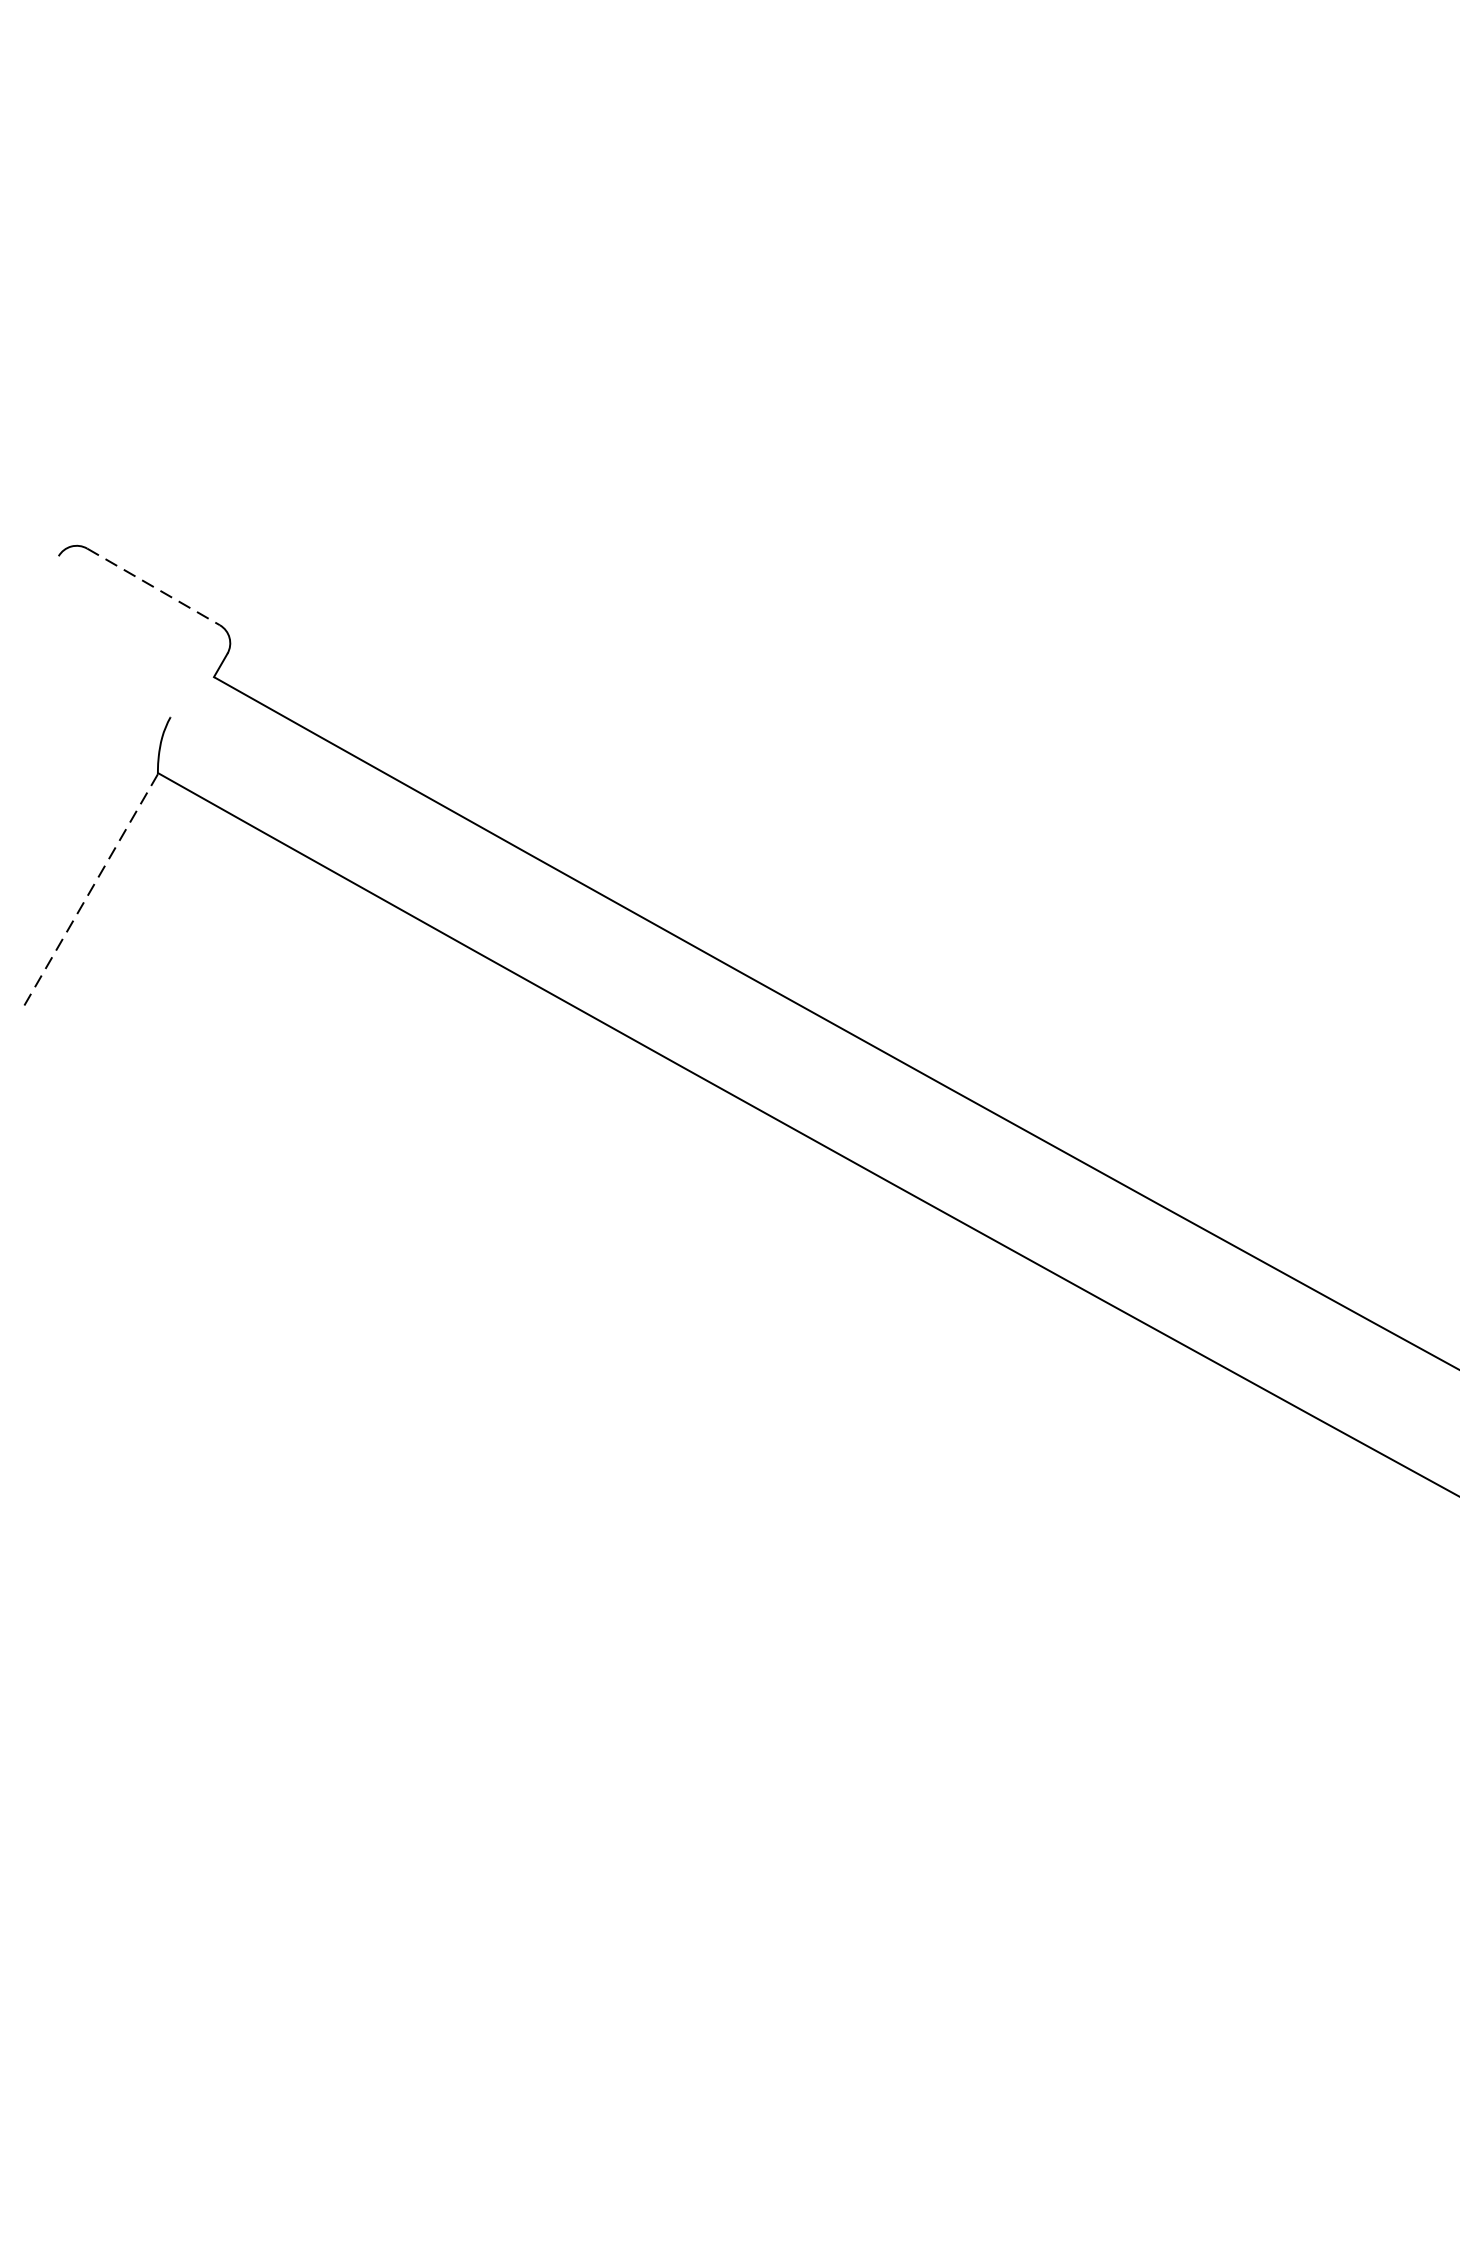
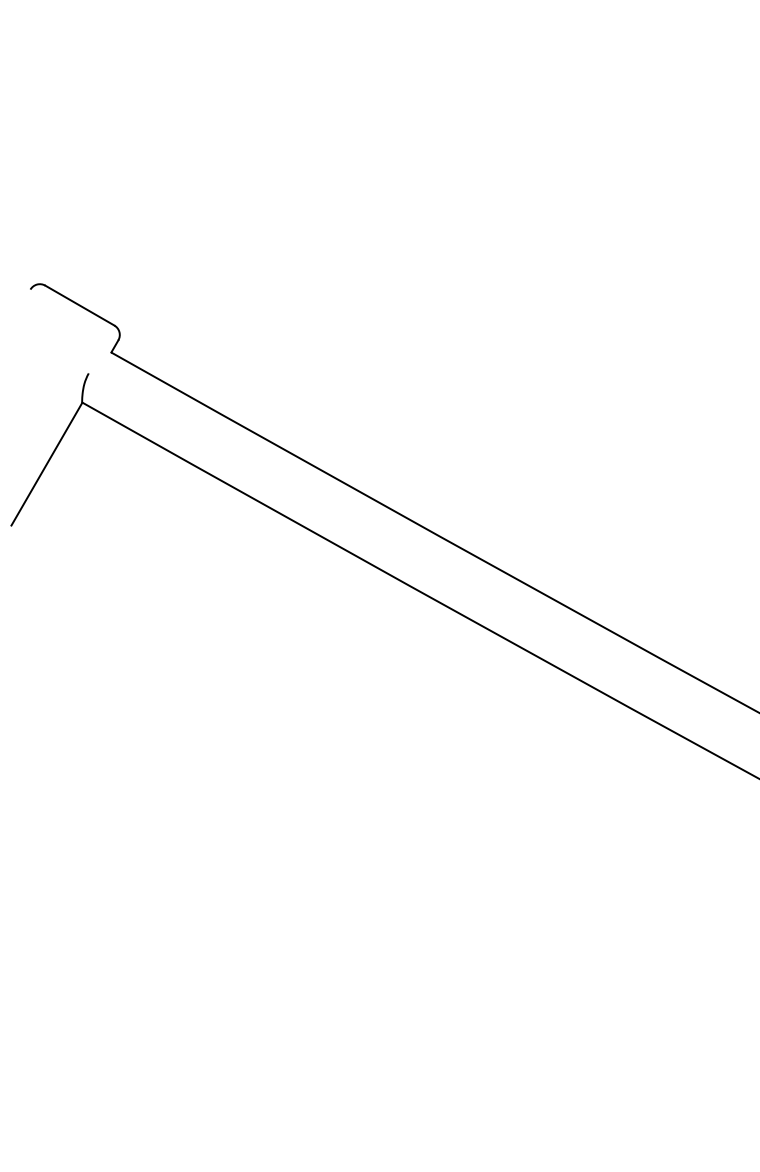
line: (152, 586) -> (79, 305), dashed -> solid
line: (89, 892) -> (46, 464), dashed -> solid

